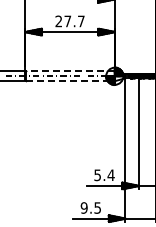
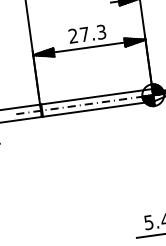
text: (81, 21) -> (101, 32), 27.7 -> 27.3
line: (70, 71) -> (96, 96), dashed -> solid
line: (71, 81) -> (99, 109), dashed -> solid

